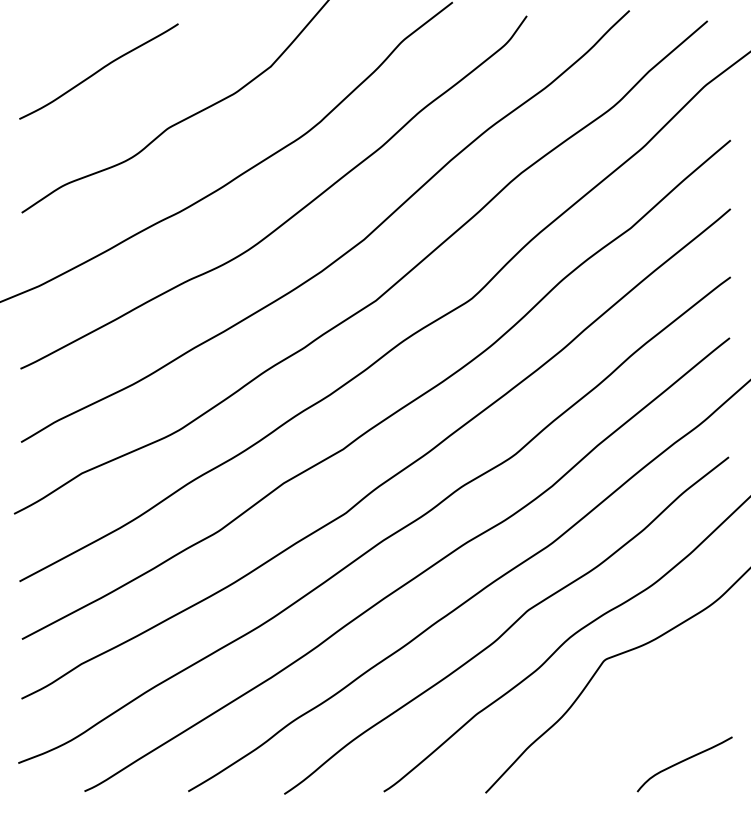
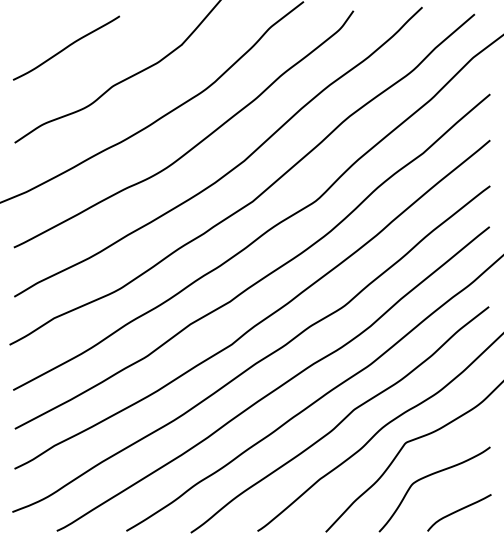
curve: (637, 711) -> (427, 477), added

